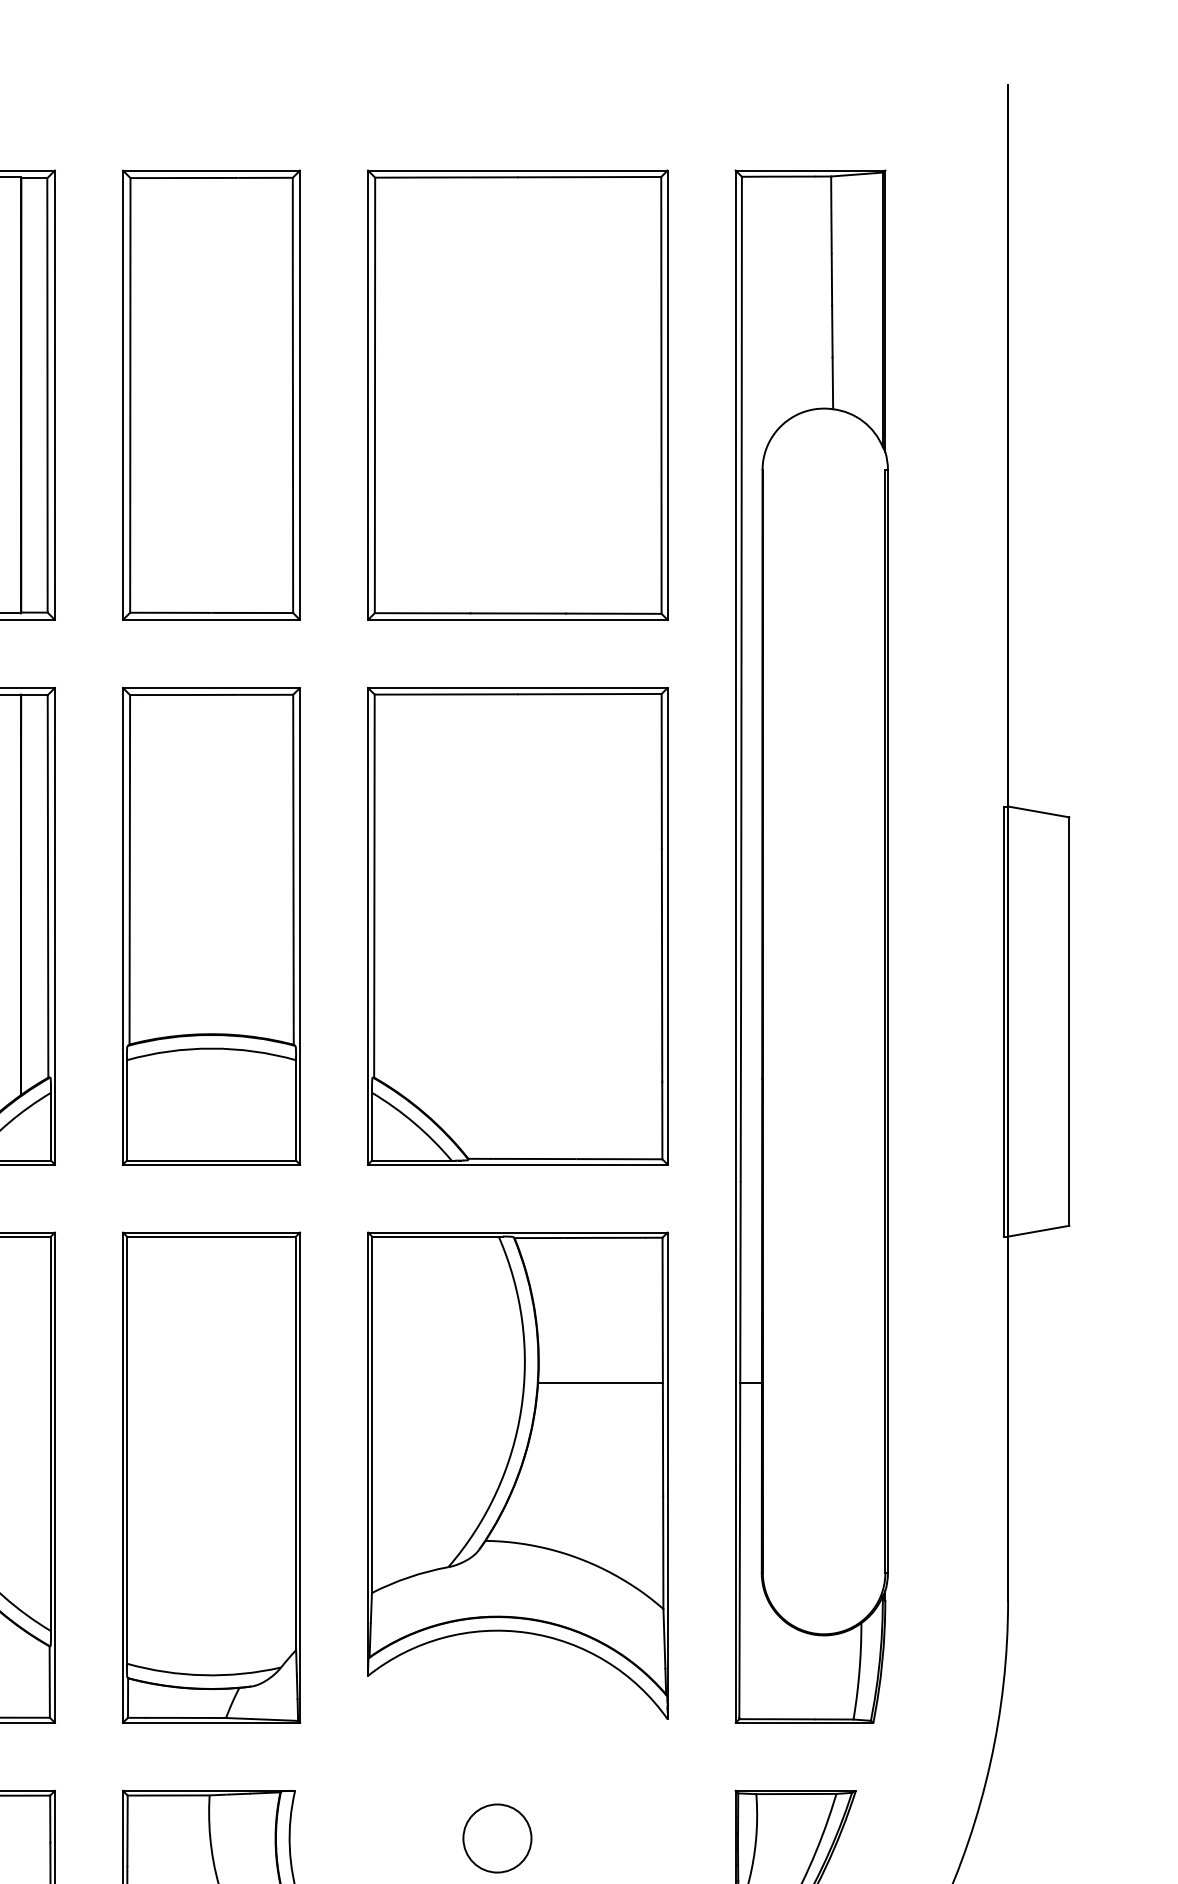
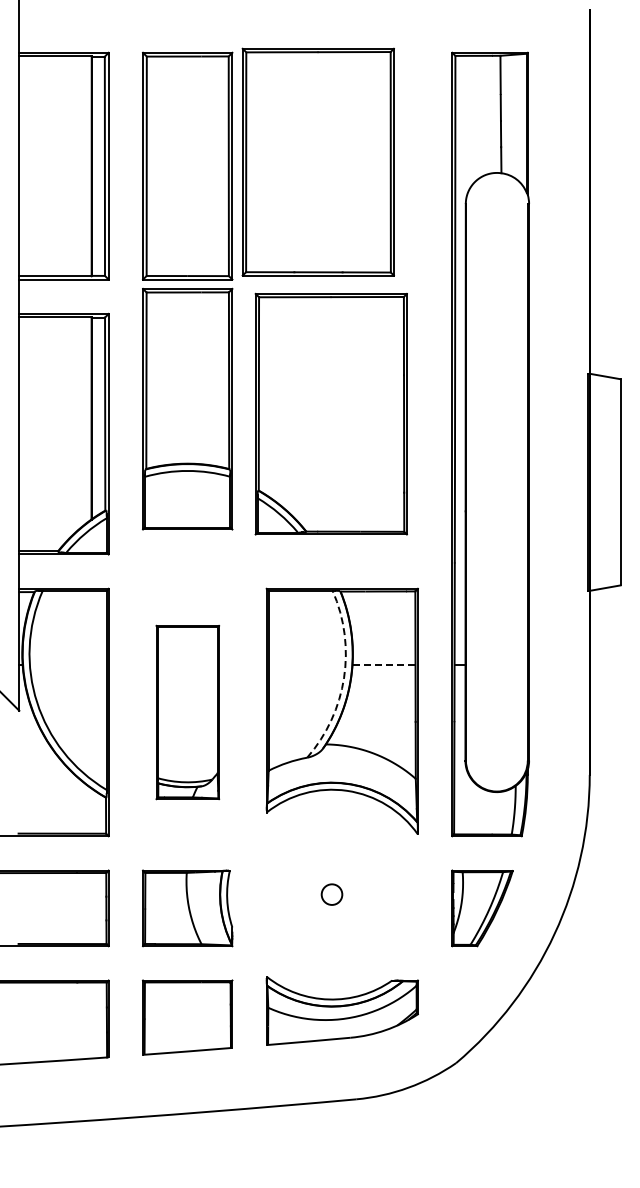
part: (516, 393) -> (317, 161), moved
part: (211, 924) -> (187, 408), moved
part: (516, 924) -> (330, 413), moved
line: (601, 1382) -> (384, 664), solid -> dashed
arc: (522, 1408) -> (344, 677), solid -> dashed
part: (211, 1477) -> (187, 712), size x0.7
circle: (496, 1838) -> (331, 894), size x0.6

